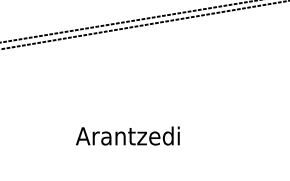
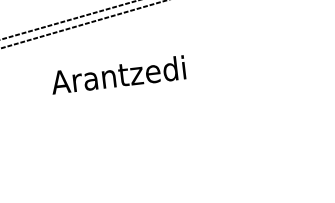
text: (127, 135) -> (117, 74), moved

